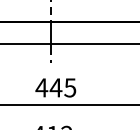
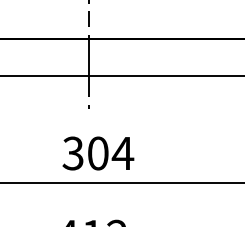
text: (55, 87) -> (97, 152), 445 -> 304

